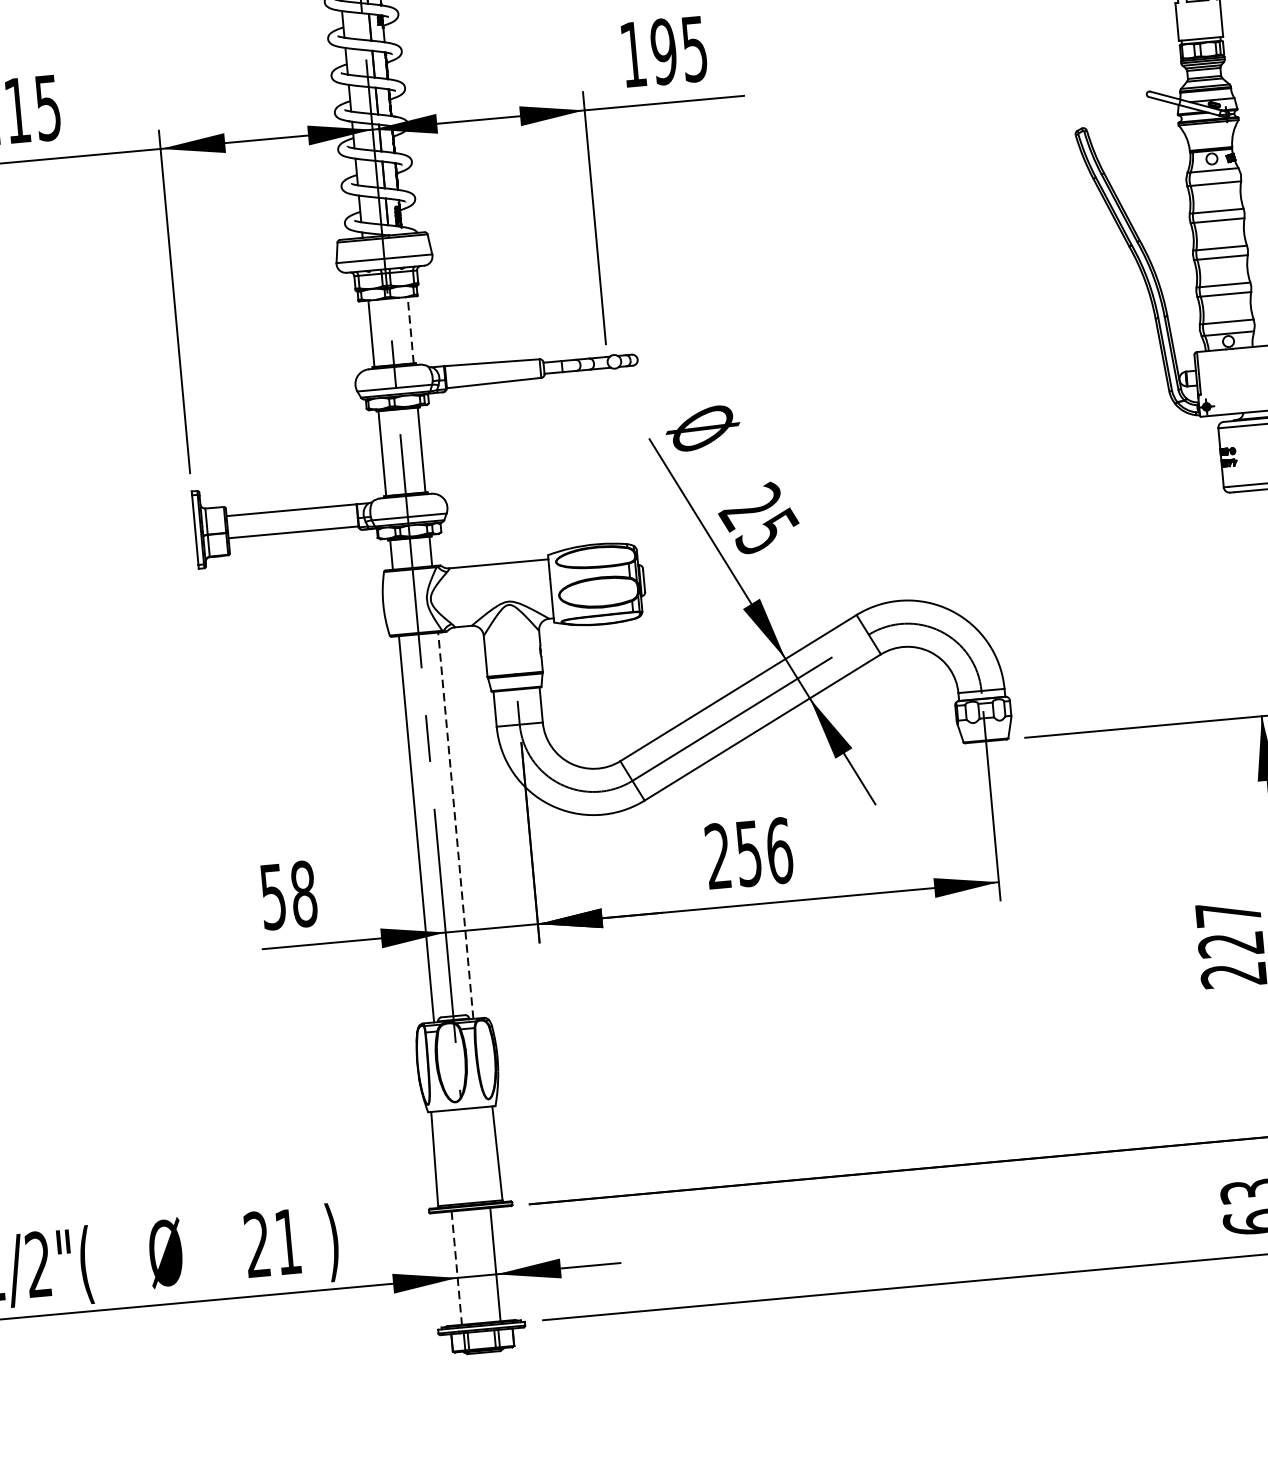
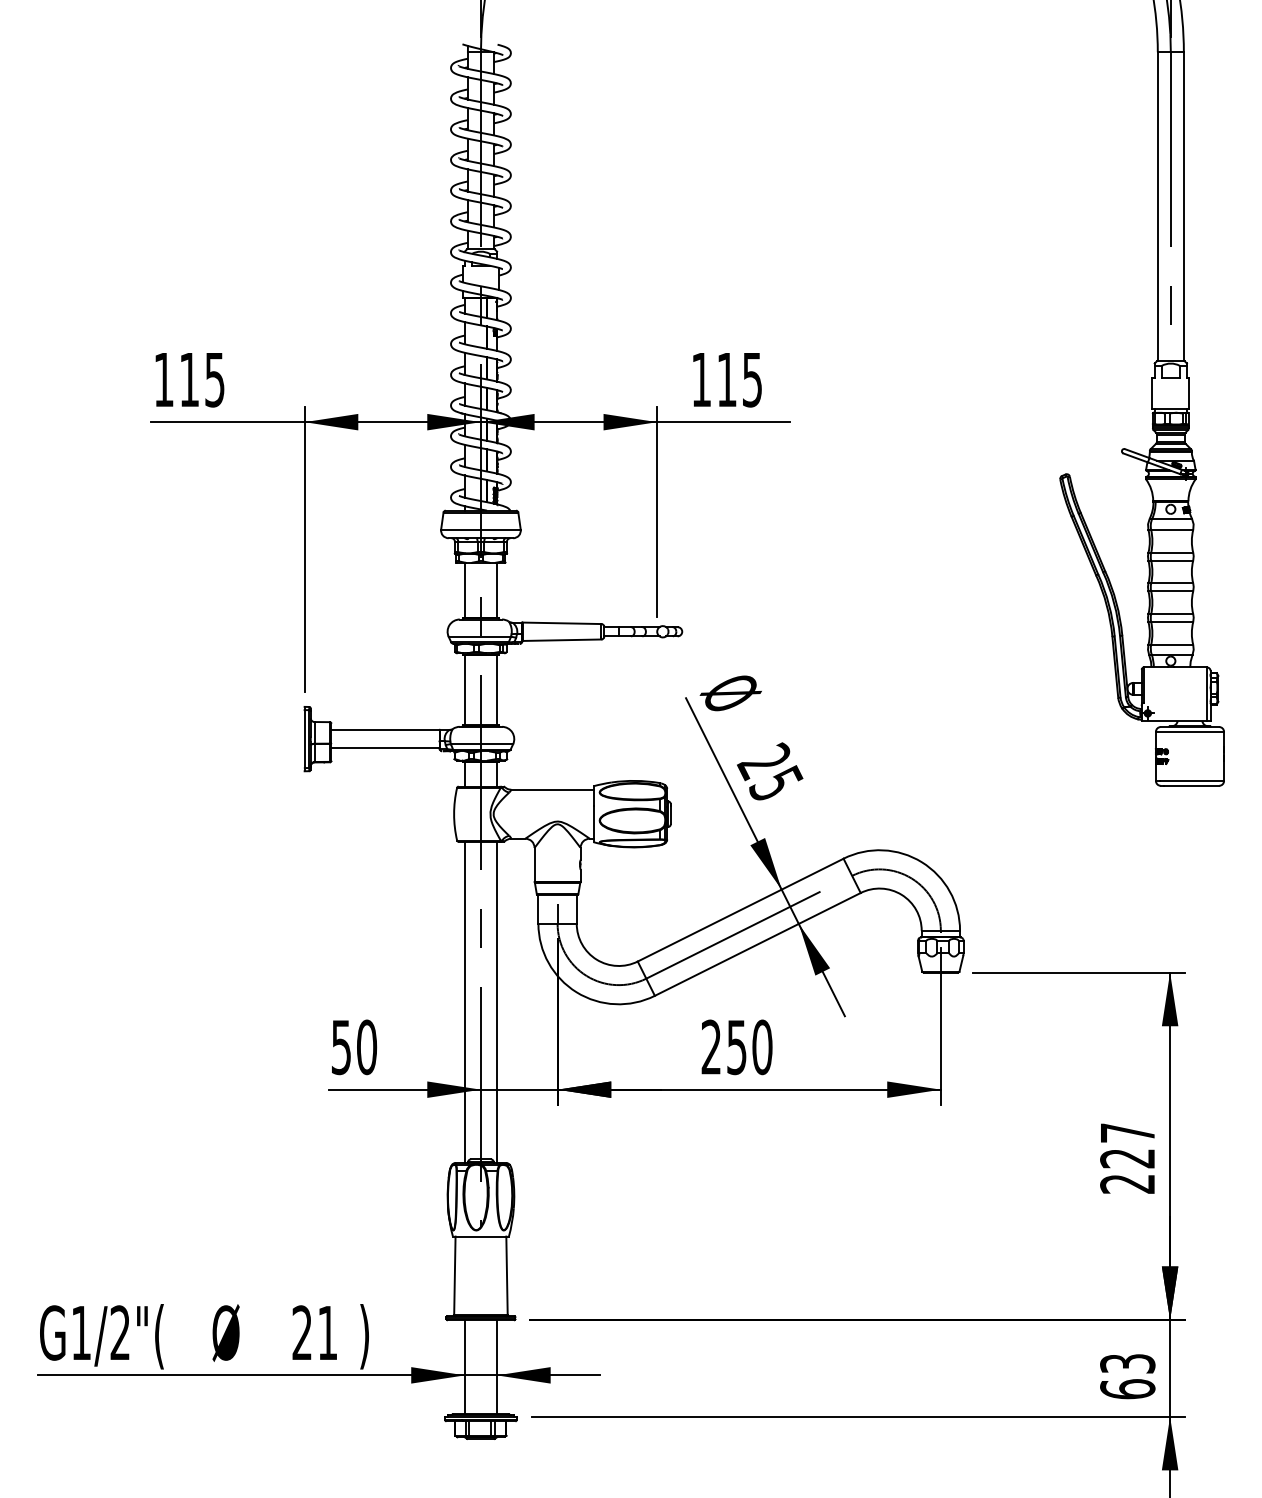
text: (663, 51) -> (726, 379), 195 -> 115
line: (410, 330) -> (497, 590), dashed -> solid
line: (456, 825) -> (497, 1002), dashed -> solid
text: (779, 849) -> (762, 1046), 256 -> 250
text: (304, 894) -> (367, 1047), 58 -> 50
line: (456, 1268) -> (464, 1367), dashed -> solid

